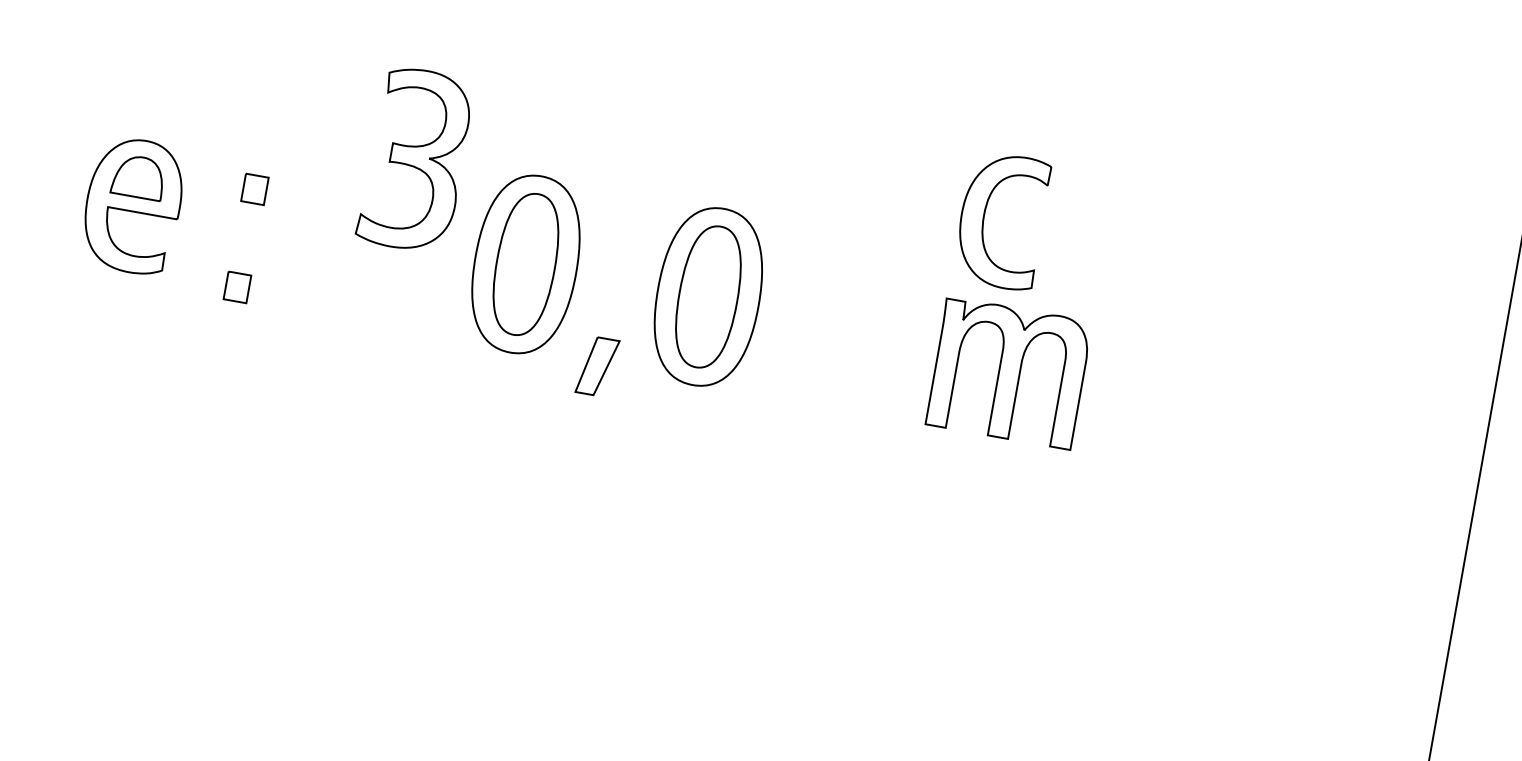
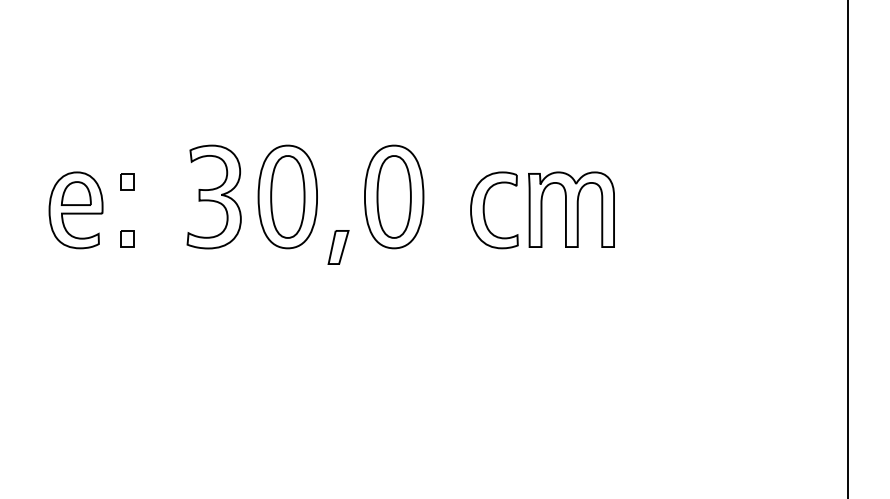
part: (414, 158) -> (213, 196), moved
part: (132, 205) -> (75, 210), moved
part: (985, 217) -> (484, 210), moved

